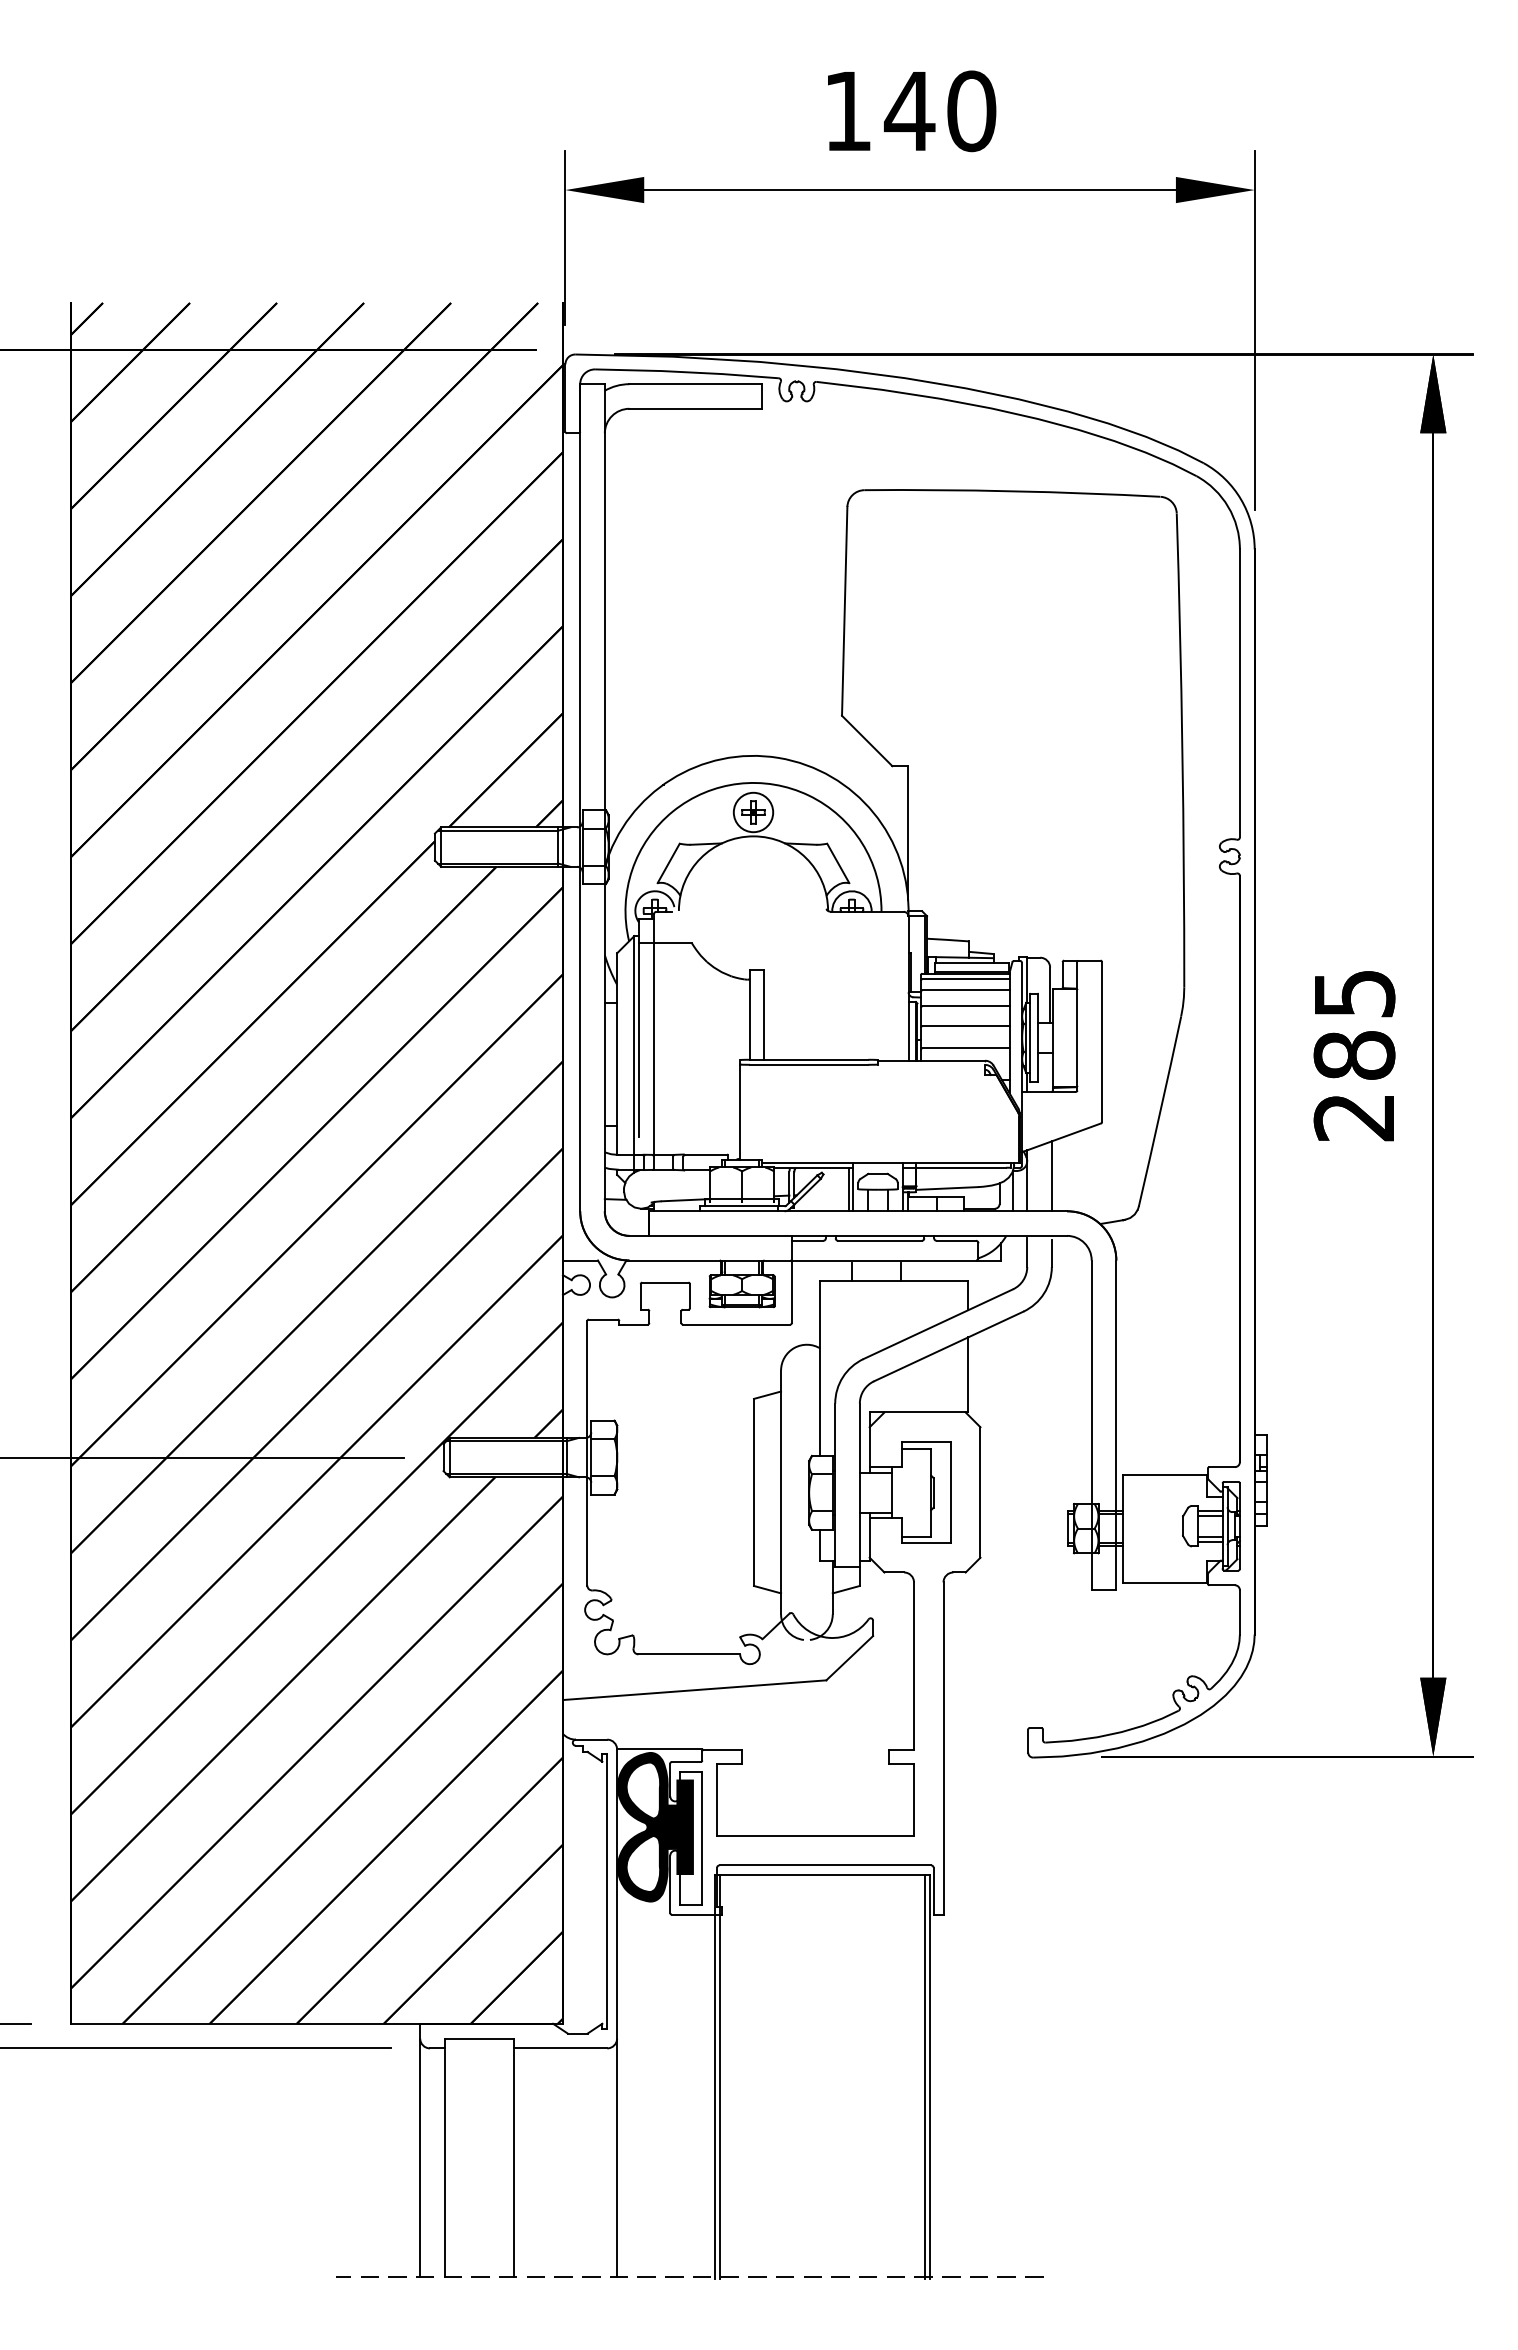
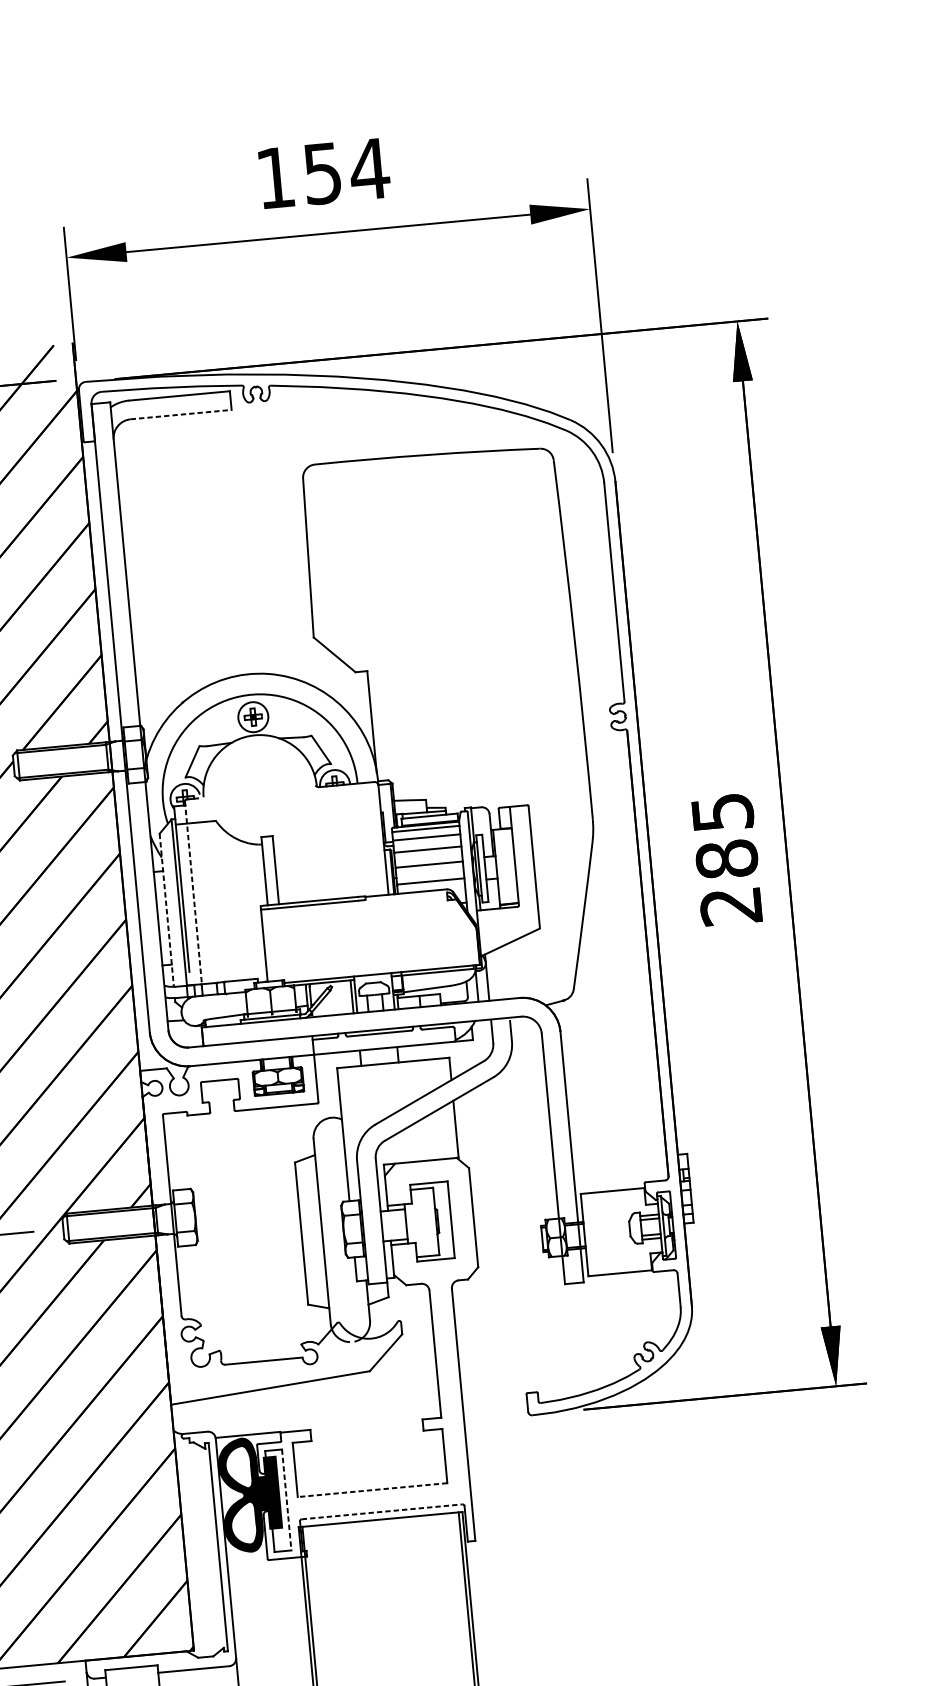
text: (940, 111) -> (345, 171), 140 -> 154
line: (696, 408) -> (181, 414), solid -> dashed
line: (654, 1035) -> (193, 893), solid -> dashed
line: (617, 1054) -> (167, 910), solid -> dashed
line: (1051, 1176) -> (505, 972), removed
line: (815, 1835) -> (372, 1489), solid -> dashed
line: (702, 1838) -> (286, 1500), solid -> dashed
line: (825, 1865) -> (382, 1511), solid -> dashed

